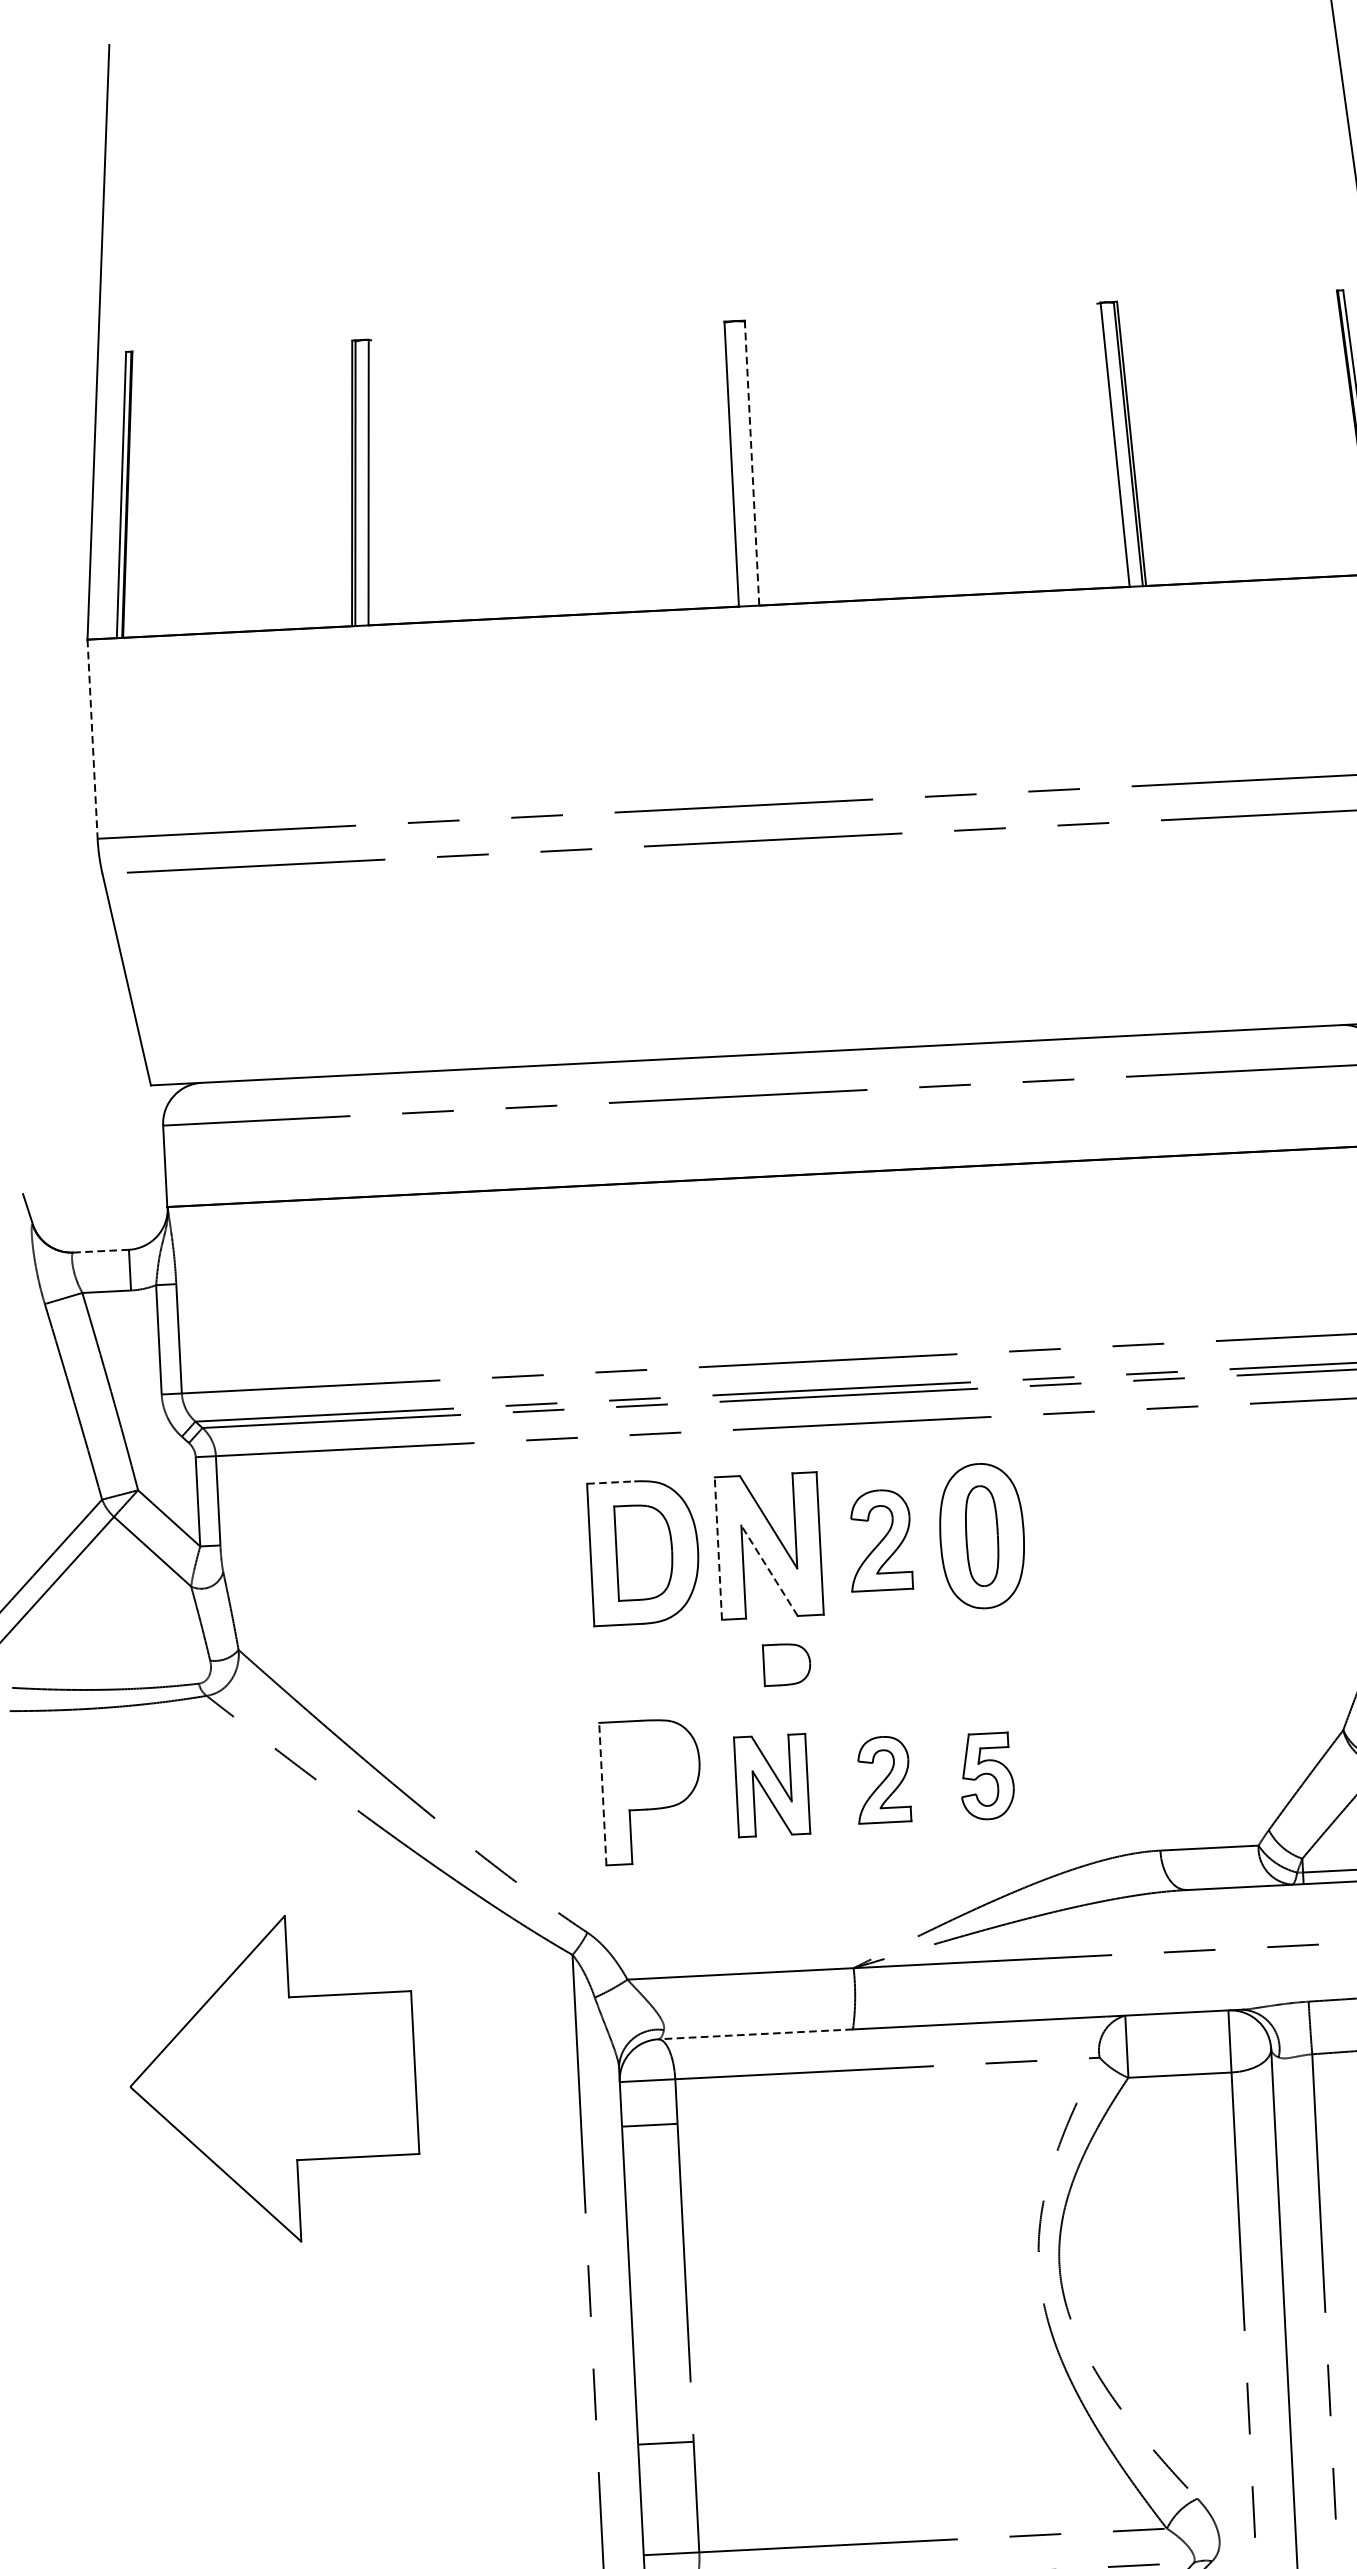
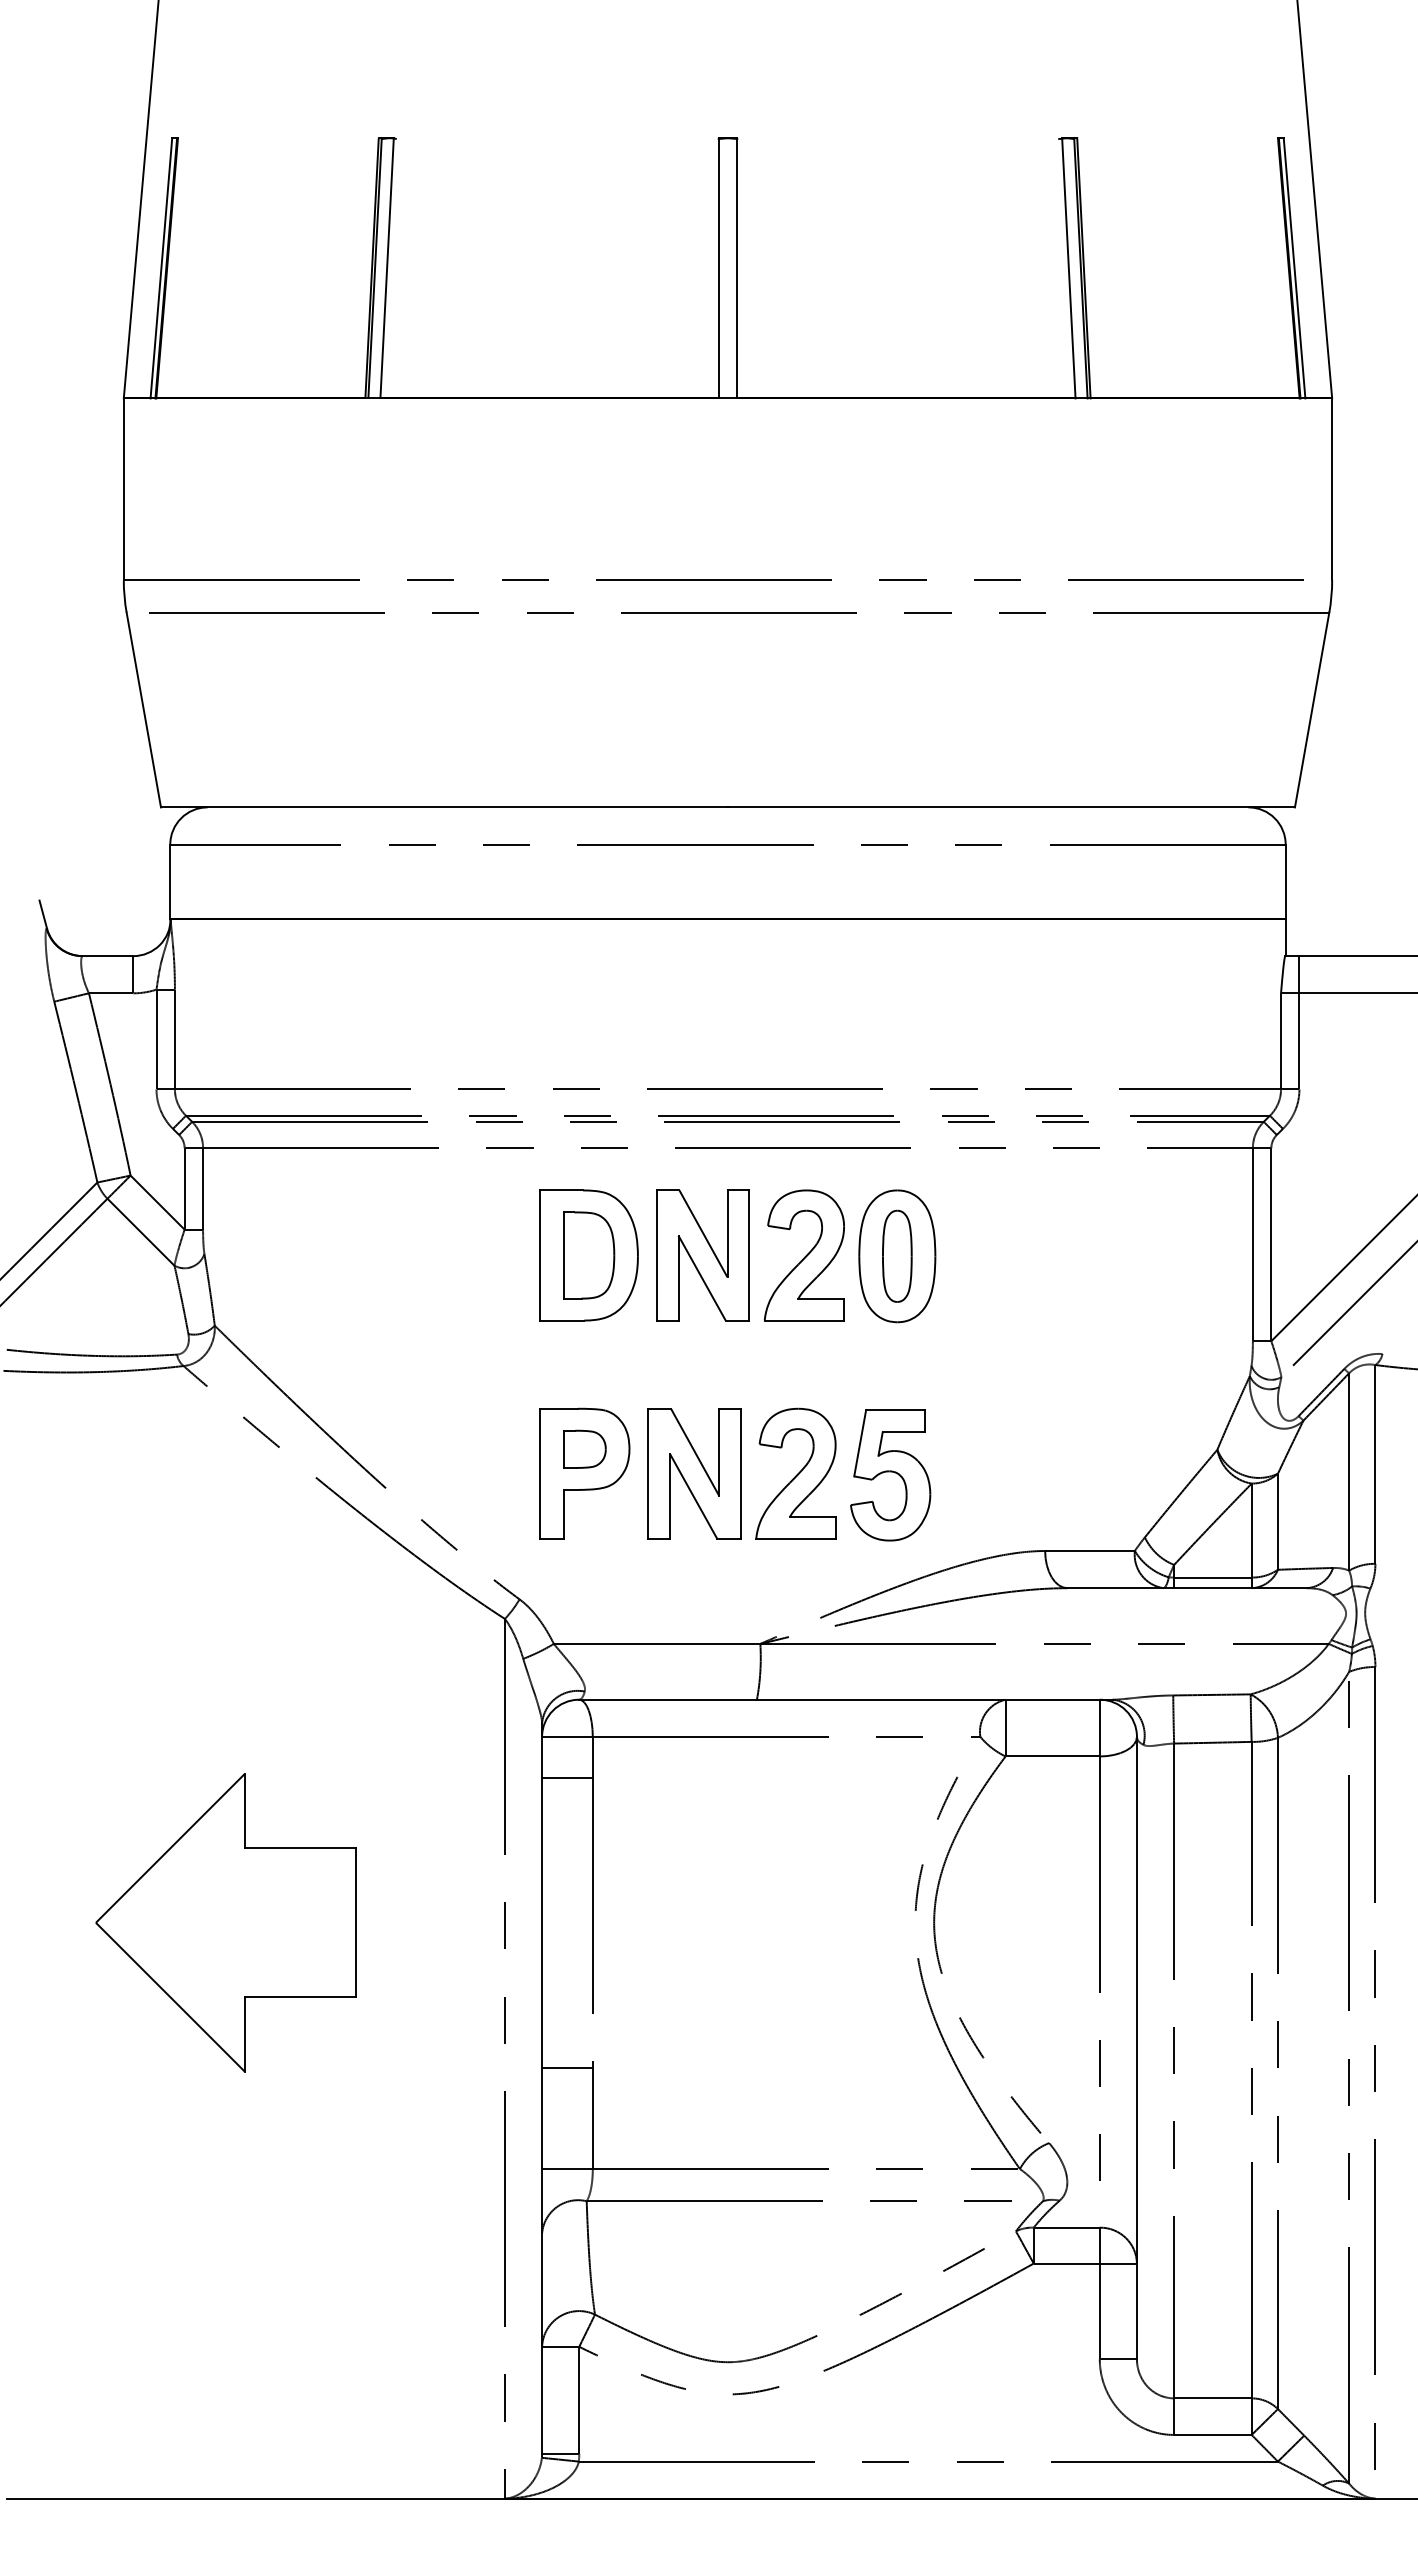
line: (752, 463) -> (737, 268), dashed -> solid
line: (92, 739) -> (123, 489), dashed -> solid
line: (101, 1251) -> (108, 956), dashed -> solid
line: (610, 1482) -> (561, 1190), dashed -> solid
part: (879, 1540) -> (803, 1255), size x1.43
line: (718, 1548) -> (656, 1255), dashed -> solid
line: (768, 1570) -> (701, 1277), dashed -> solid
part: (786, 1663) -> (584, 1448), moved
part: (986, 1776) -> (890, 1475), size x1.67
part: (882, 1779) -> (795, 1473), size x1.67
part: (772, 1785) -> (694, 1473), size x1.43
line: (602, 1793) -> (539, 1473), dashed -> solid
line: (756, 2034) -> (668, 1699), dashed -> solid
part: (272, 2079) -> (225, 1922), moved

